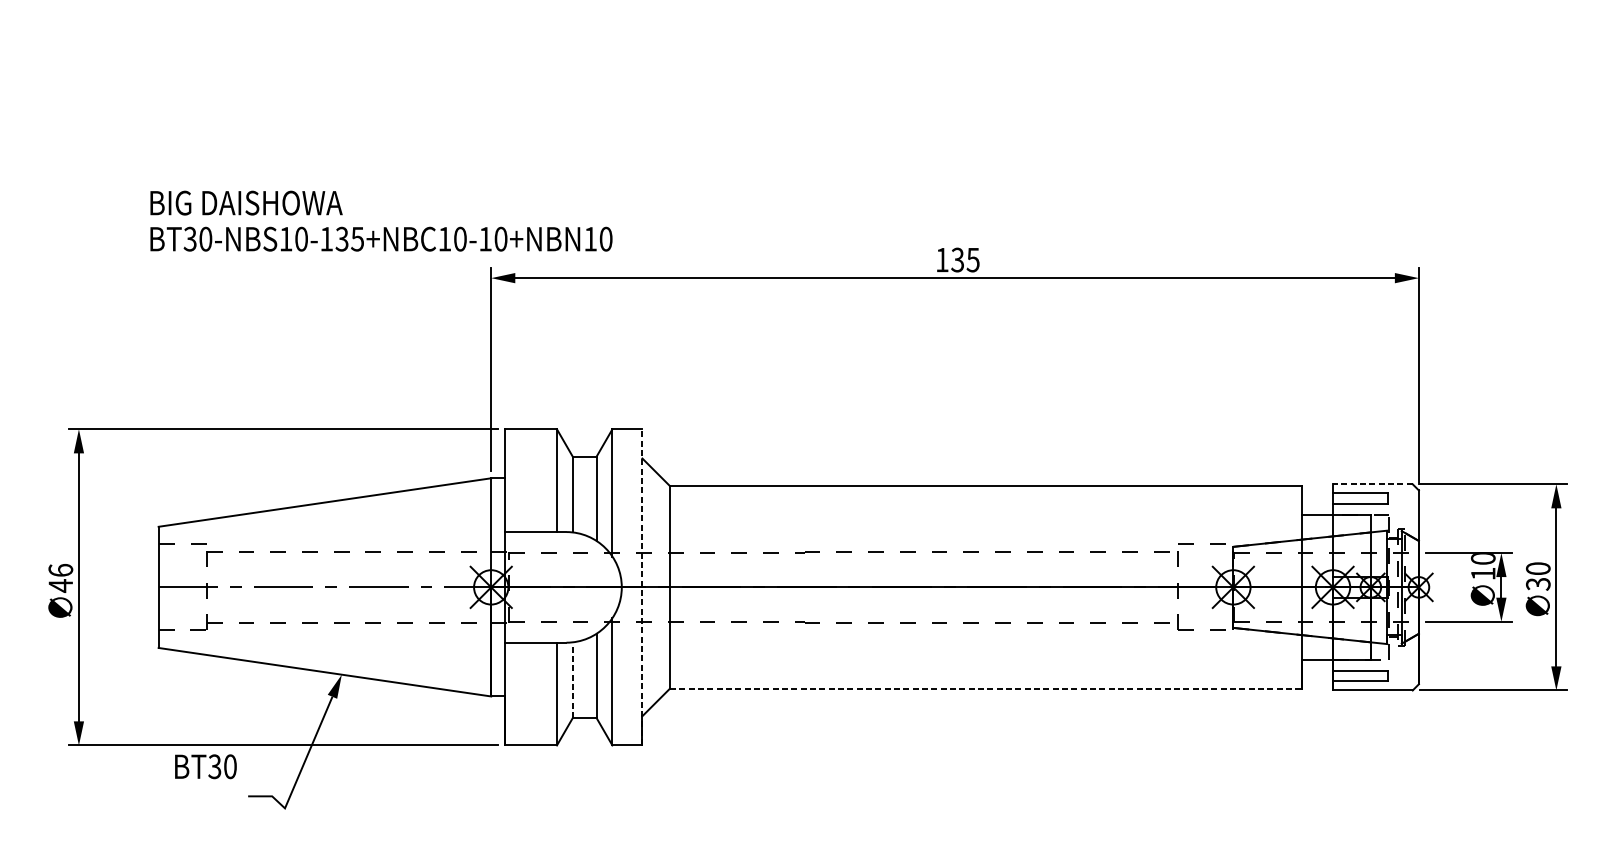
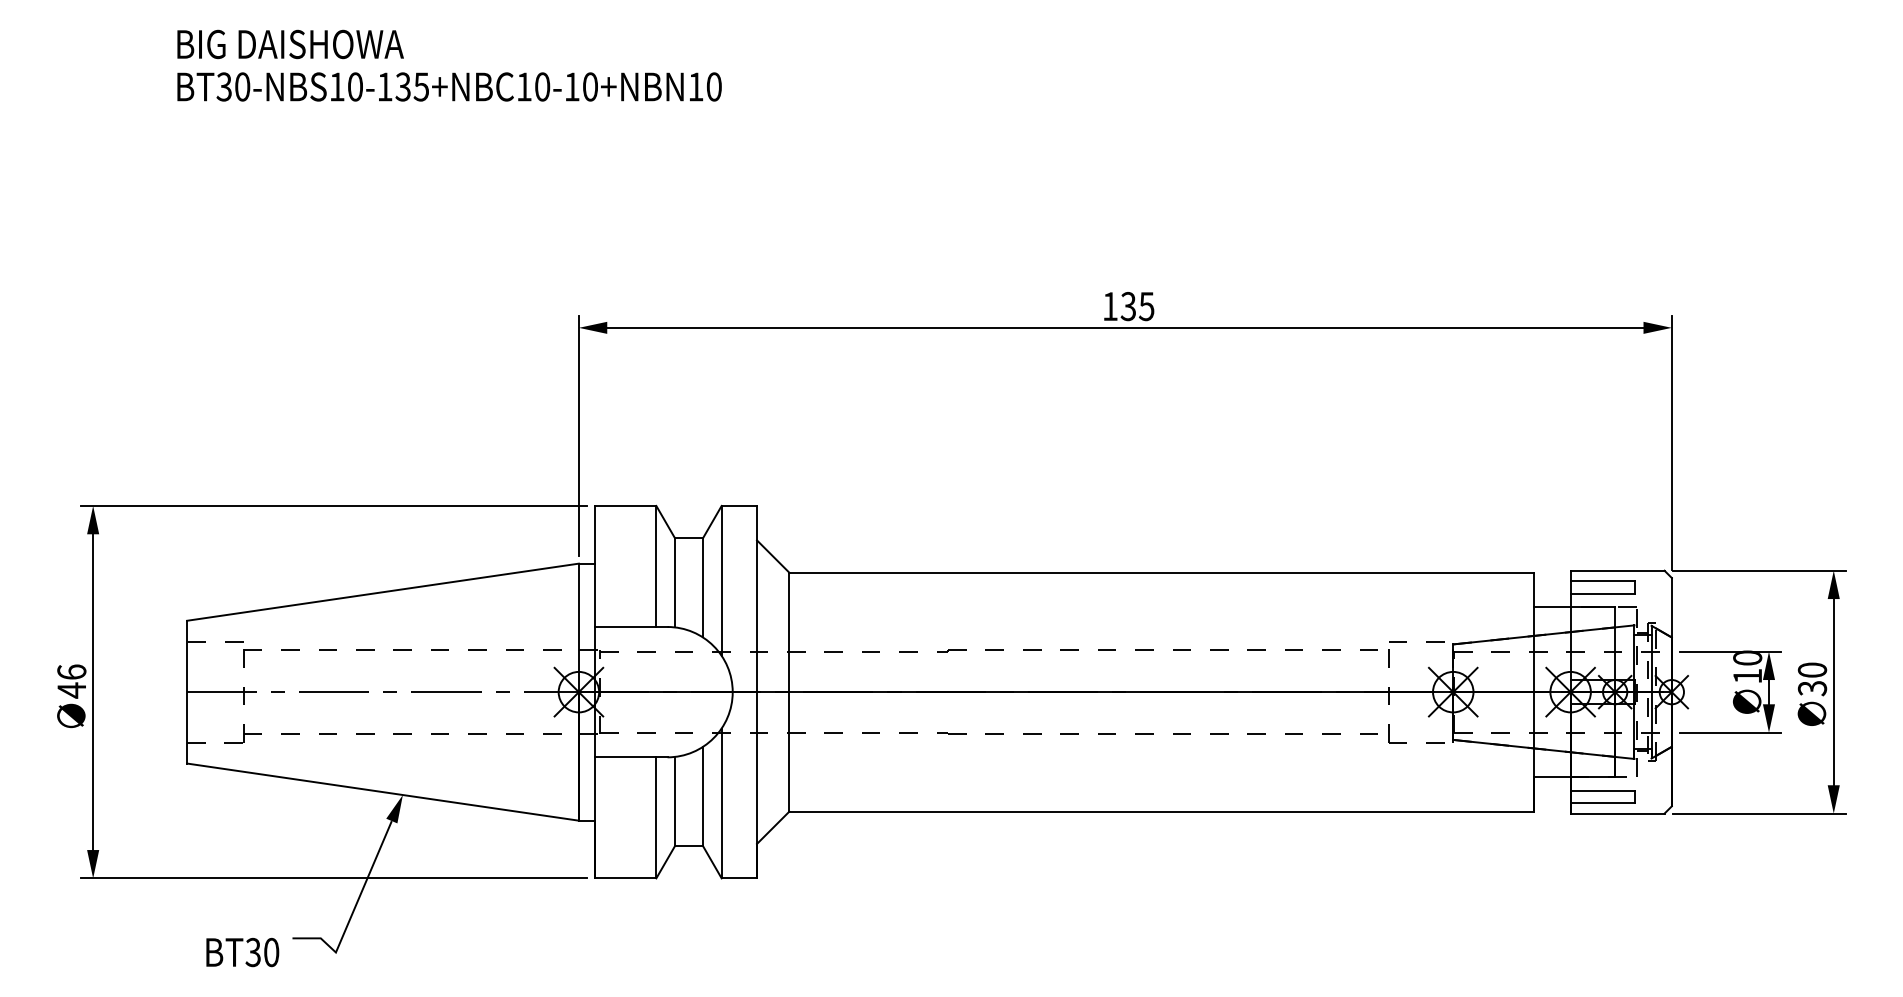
text: (381, 220) -> (449, 65), moved
line: (1372, 484) -> (1617, 570), dashed -> solid
line: (642, 586) -> (757, 691), dashed -> solid
line: (573, 680) -> (675, 801), dashed -> solid
line: (986, 688) -> (1162, 811), dashed -> solid
text: (205, 766) -> (242, 952), moved

